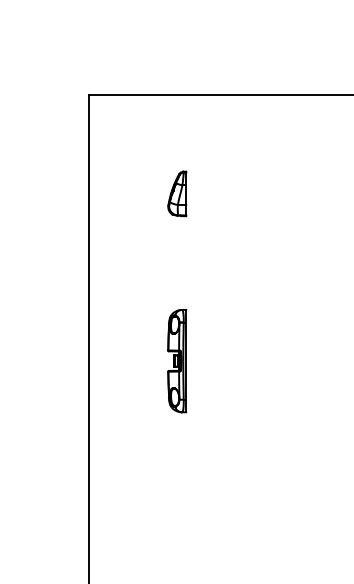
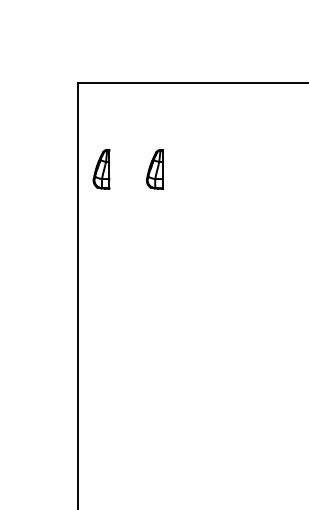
part: (116, 193) -> (101, 169), added
part: (177, 361) -> (154, 315), removed

